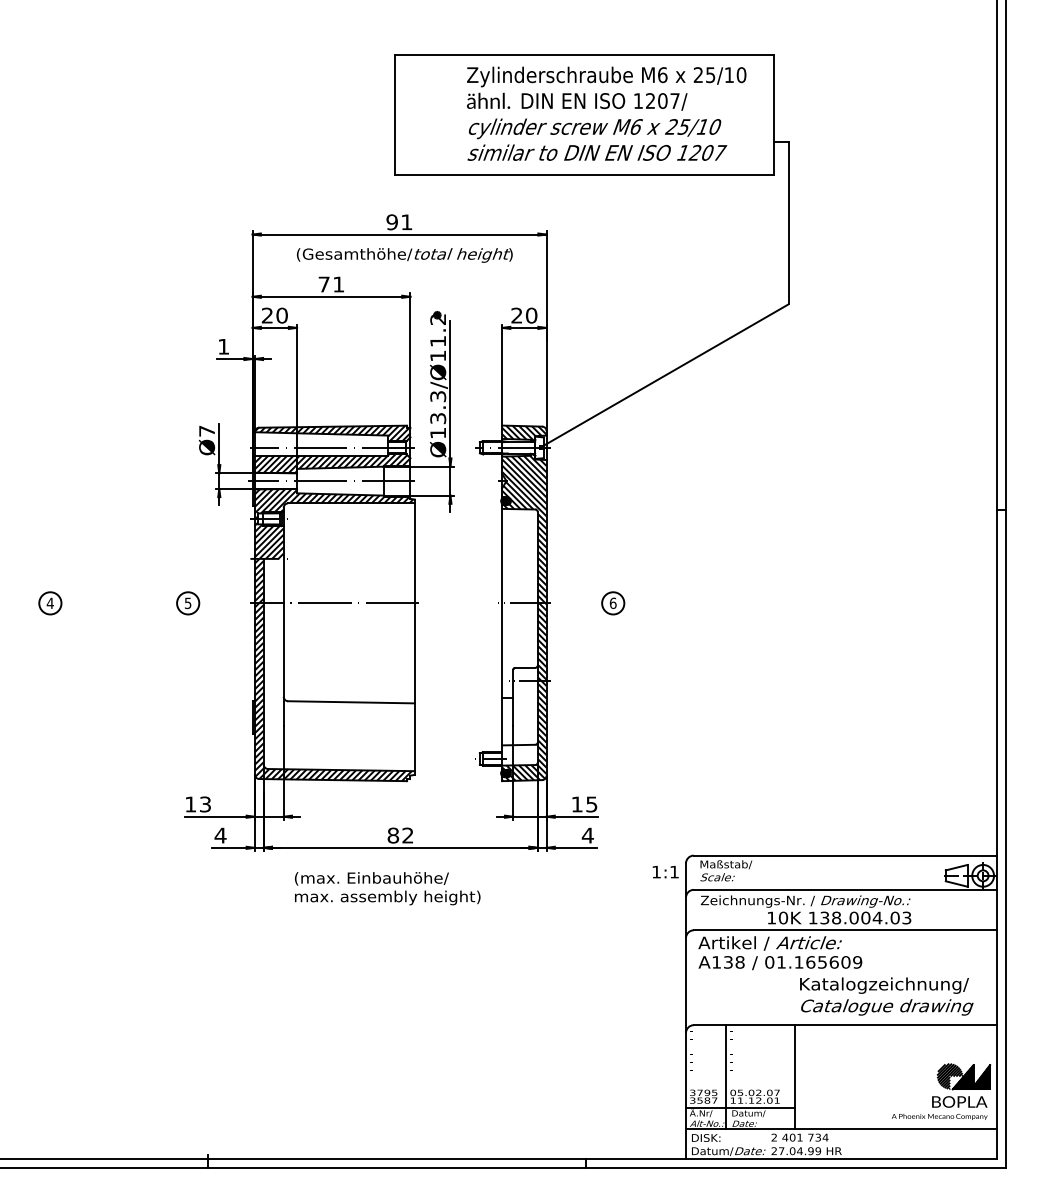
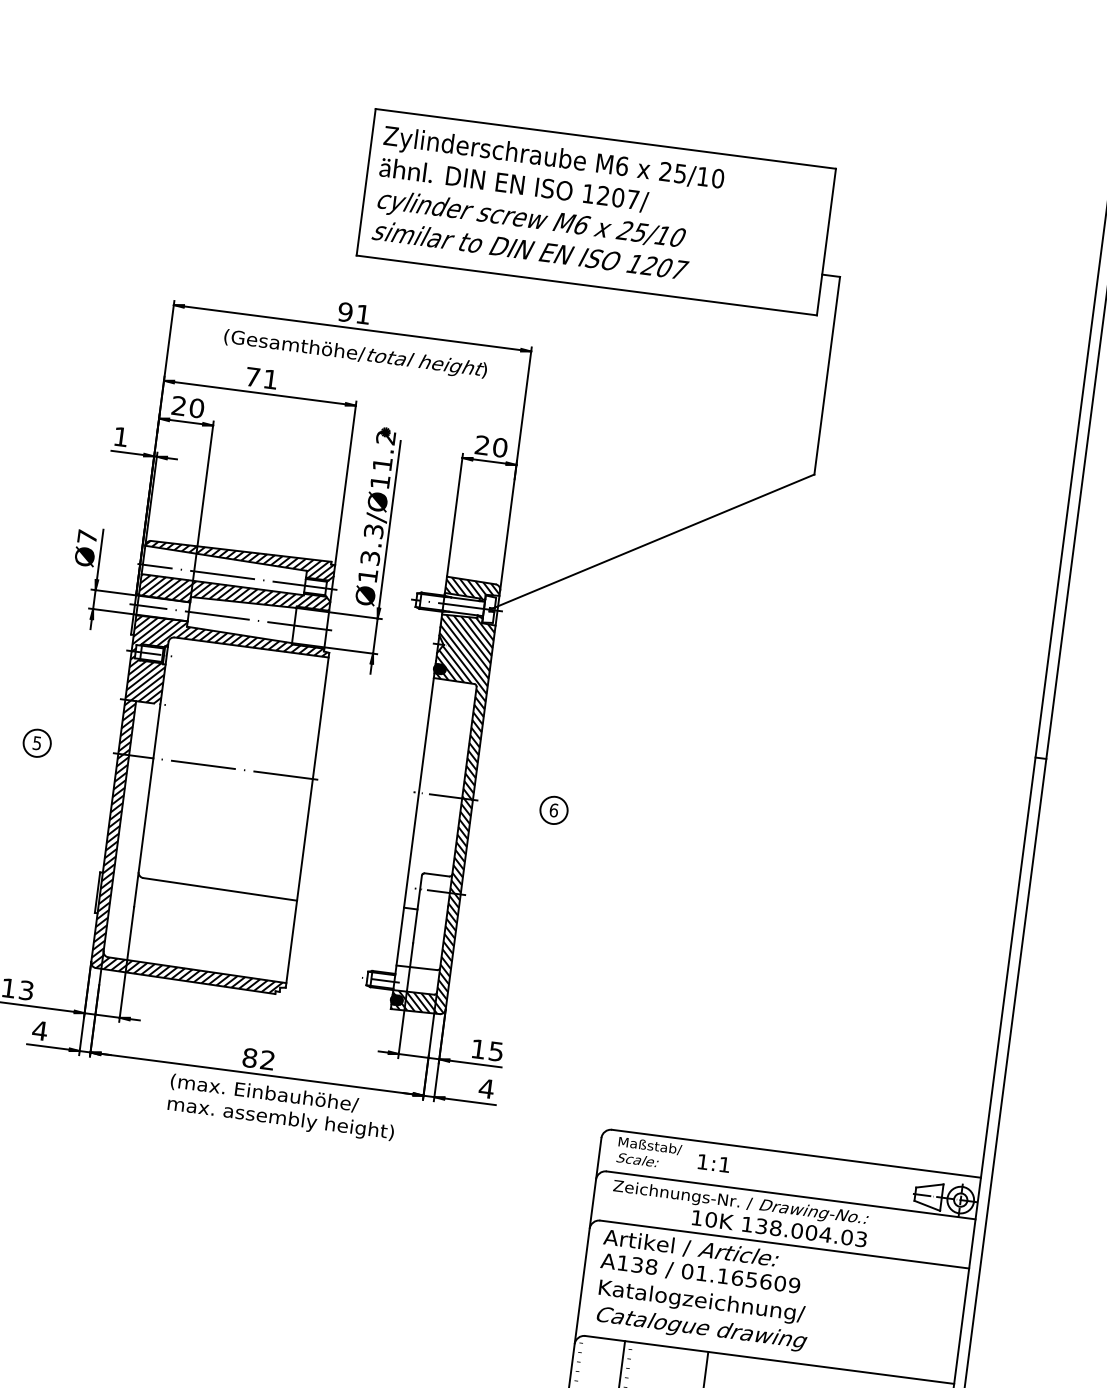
text: (606, 113) -> (547, 203), moved
text: (665, 872) -> (713, 1163), moved
text: (387, 888) -> (282, 1107), moved
text: (886, 996) -> (702, 1315), moved

